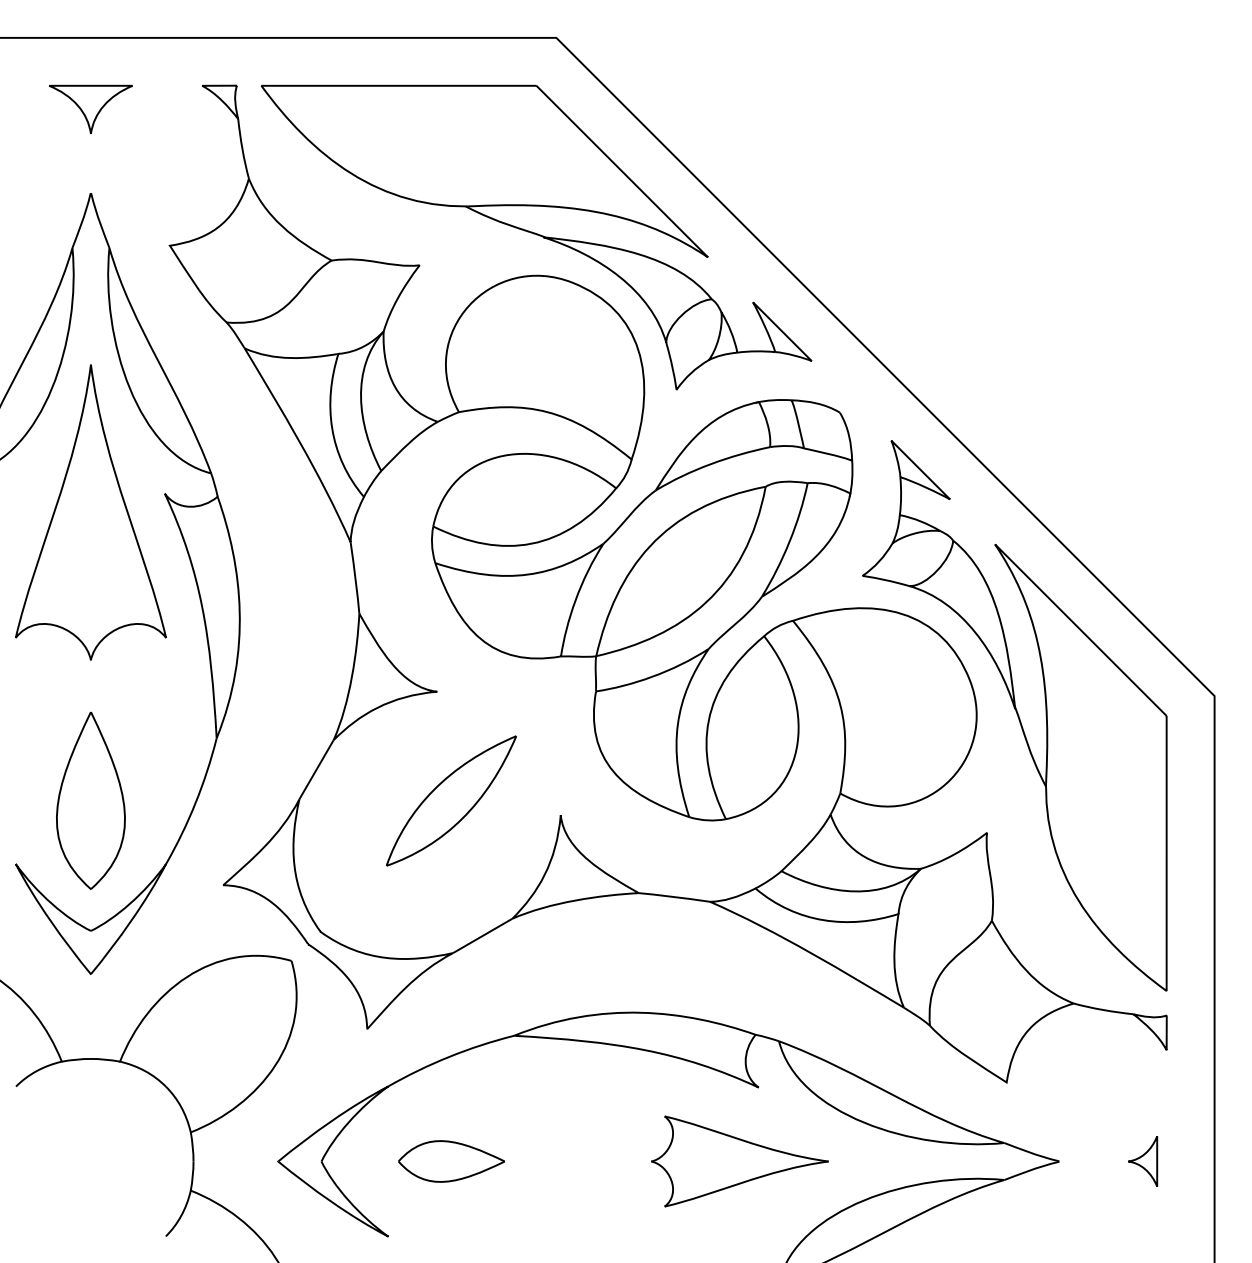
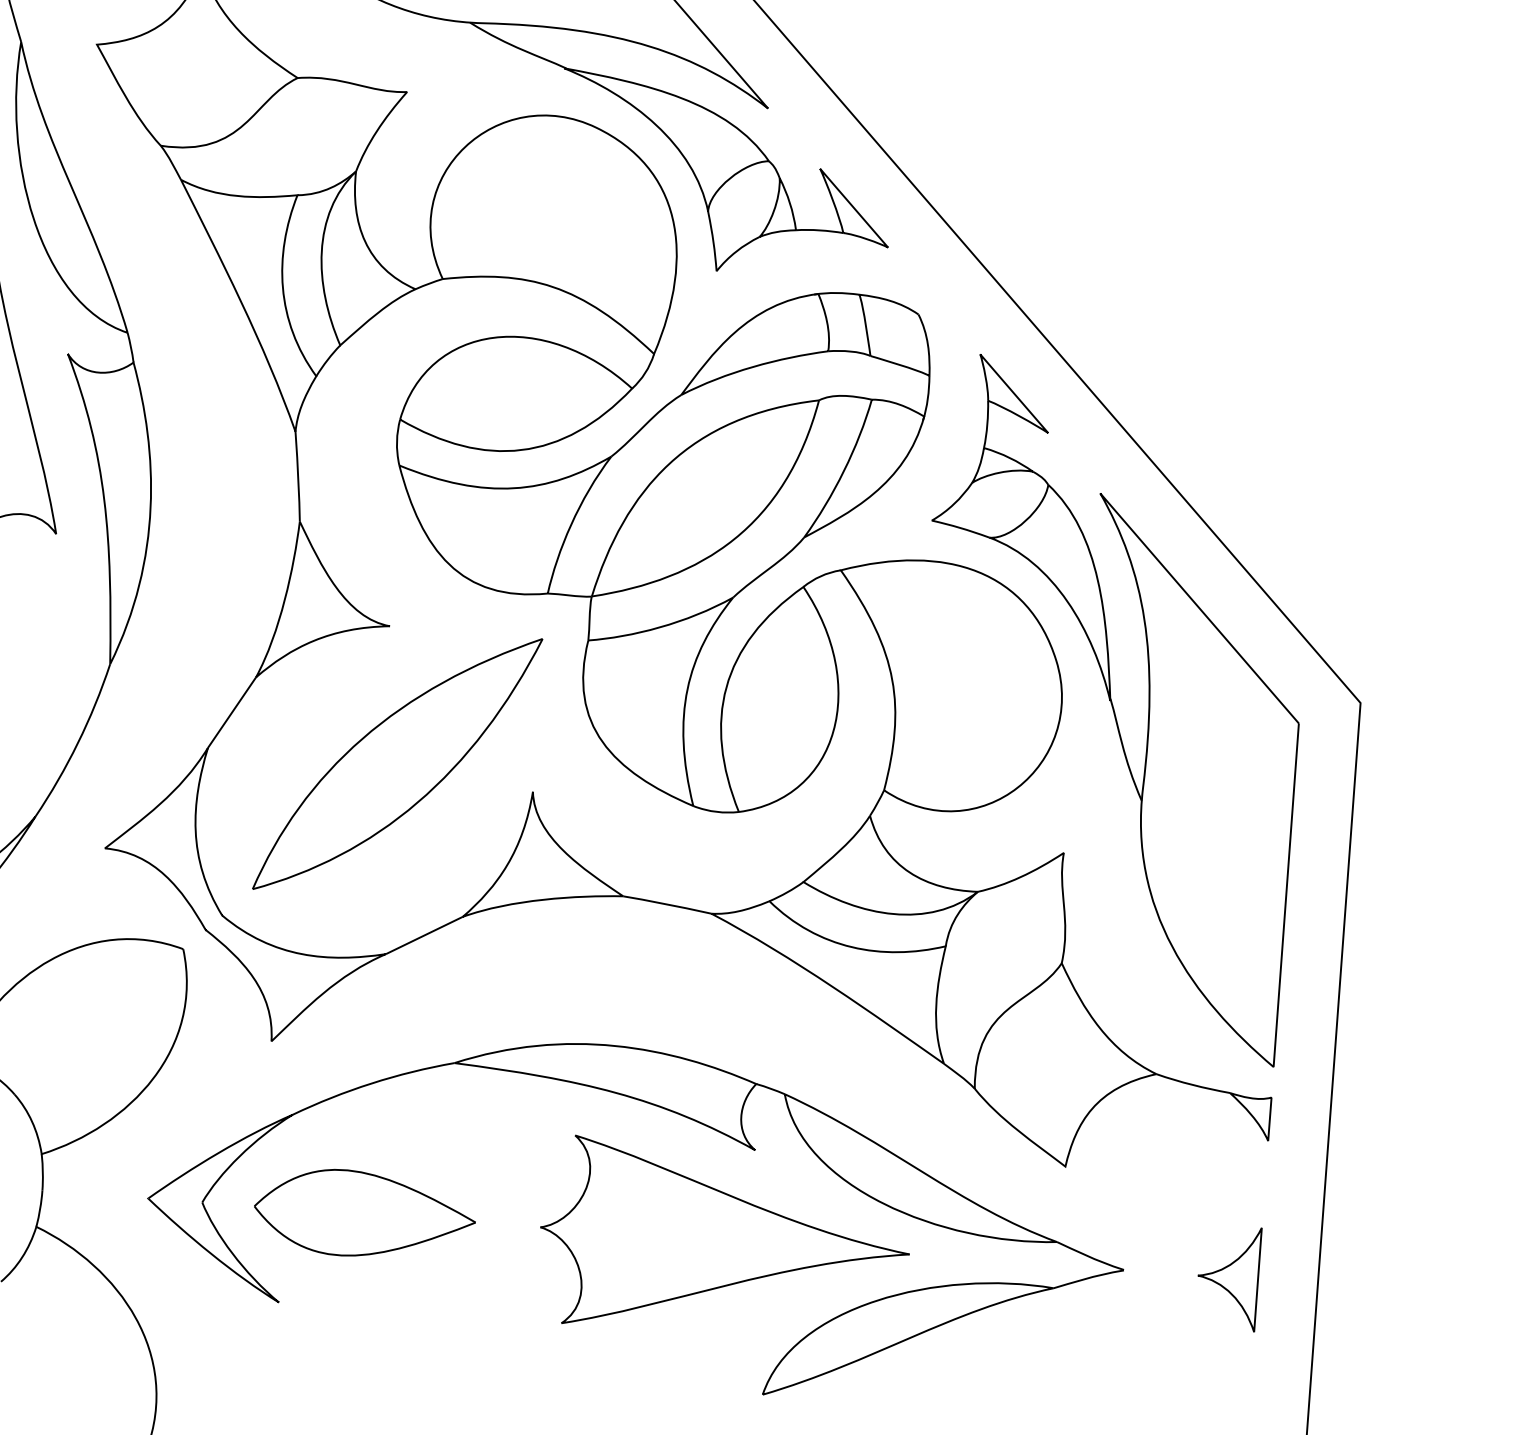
part: (451, 800) -> (397, 763), size x1.67
part: (451, 1161) -> (364, 1214), size x1.67
part: (739, 1161) -> (724, 1240), size x1.67
part: (1142, 1161) -> (1227, 1277), size x1.67

